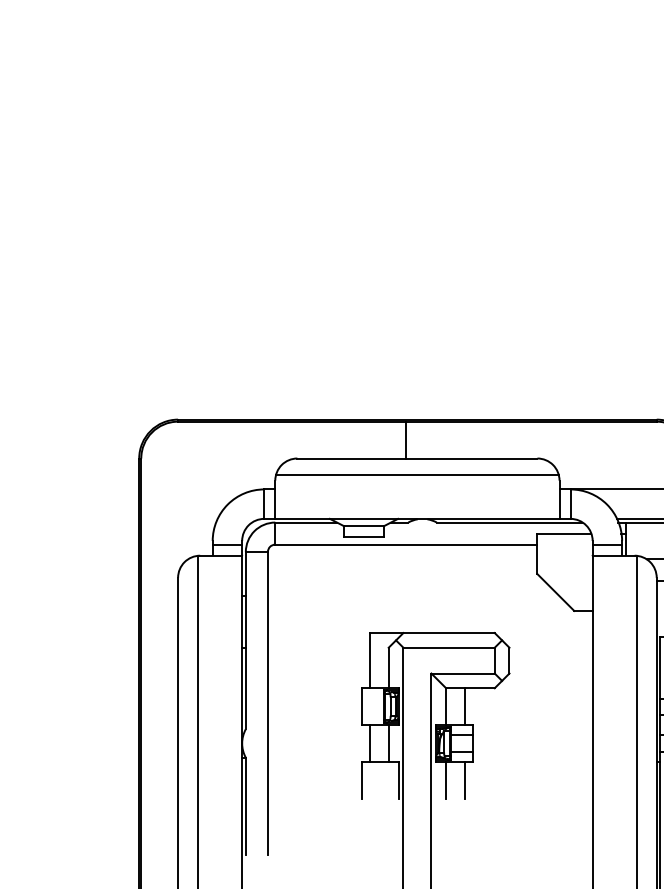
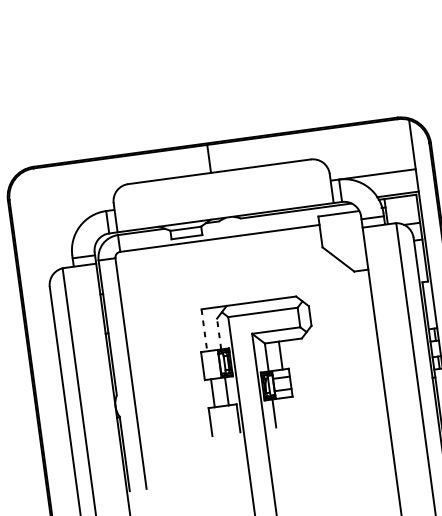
line: (417, 474) -> (221, 183), removed
line: (370, 660) -> (204, 330), solid -> dashed
line: (388, 667) -> (218, 333), solid -> dashed
line: (464, 779) -> (288, 410), removed

